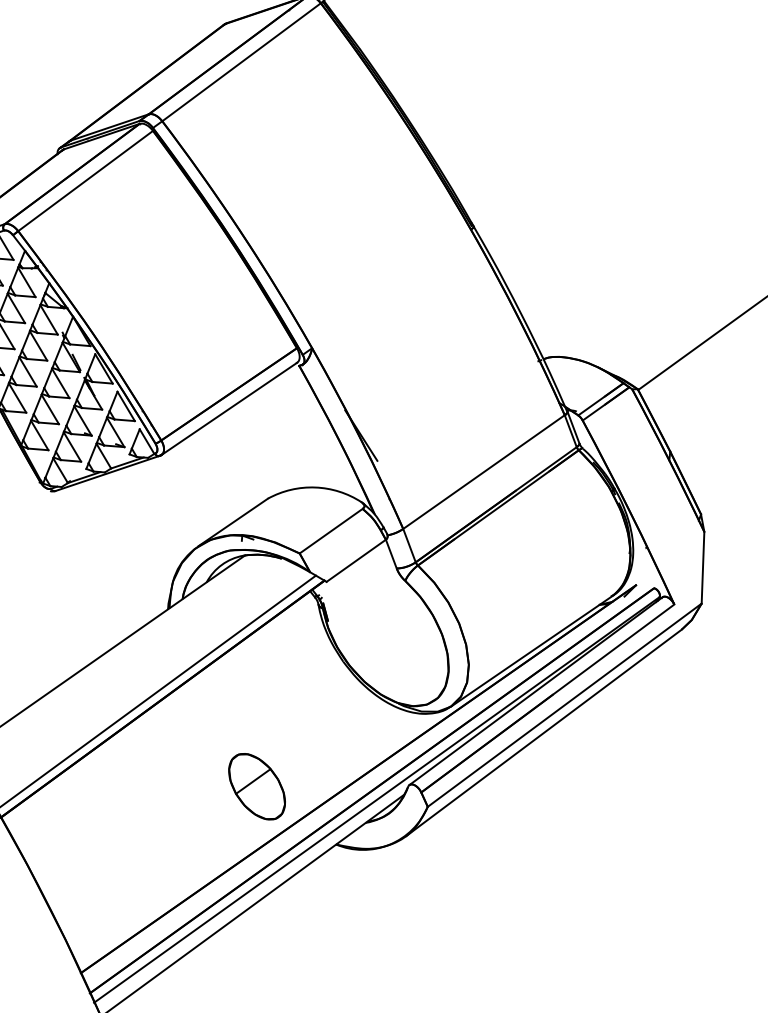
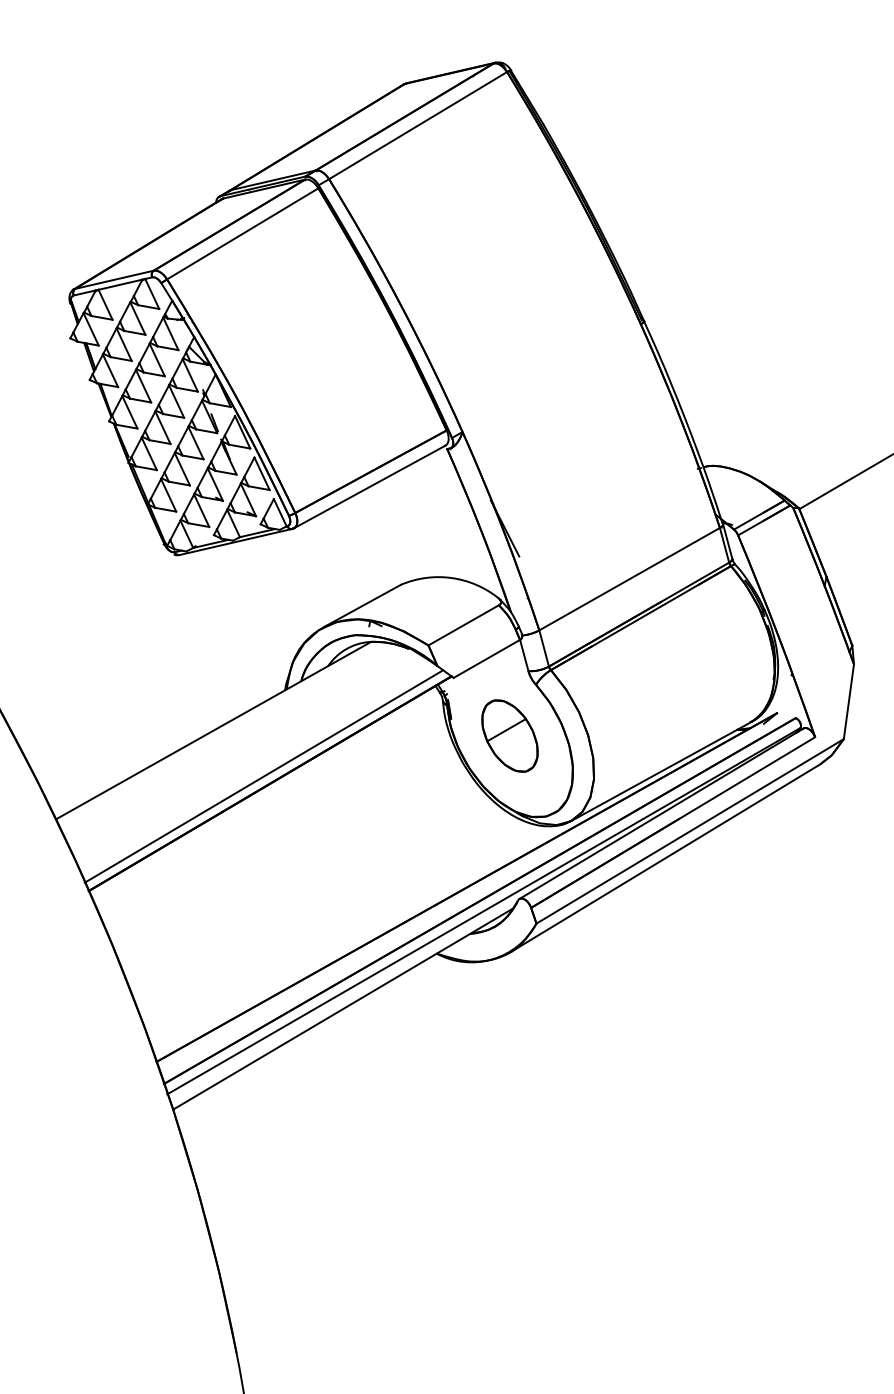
part: (256, 786) -> (509, 735), moved

